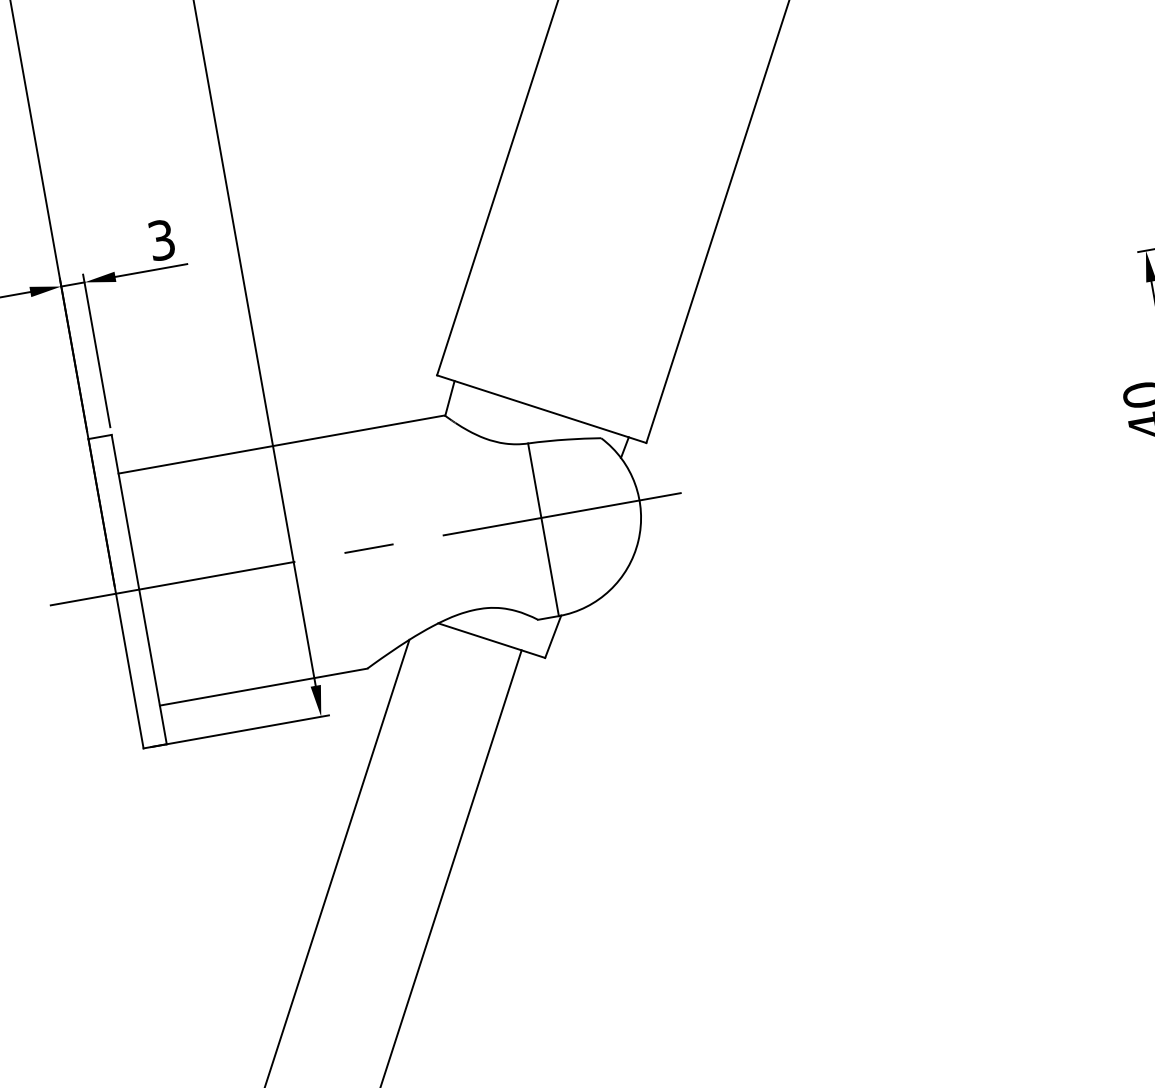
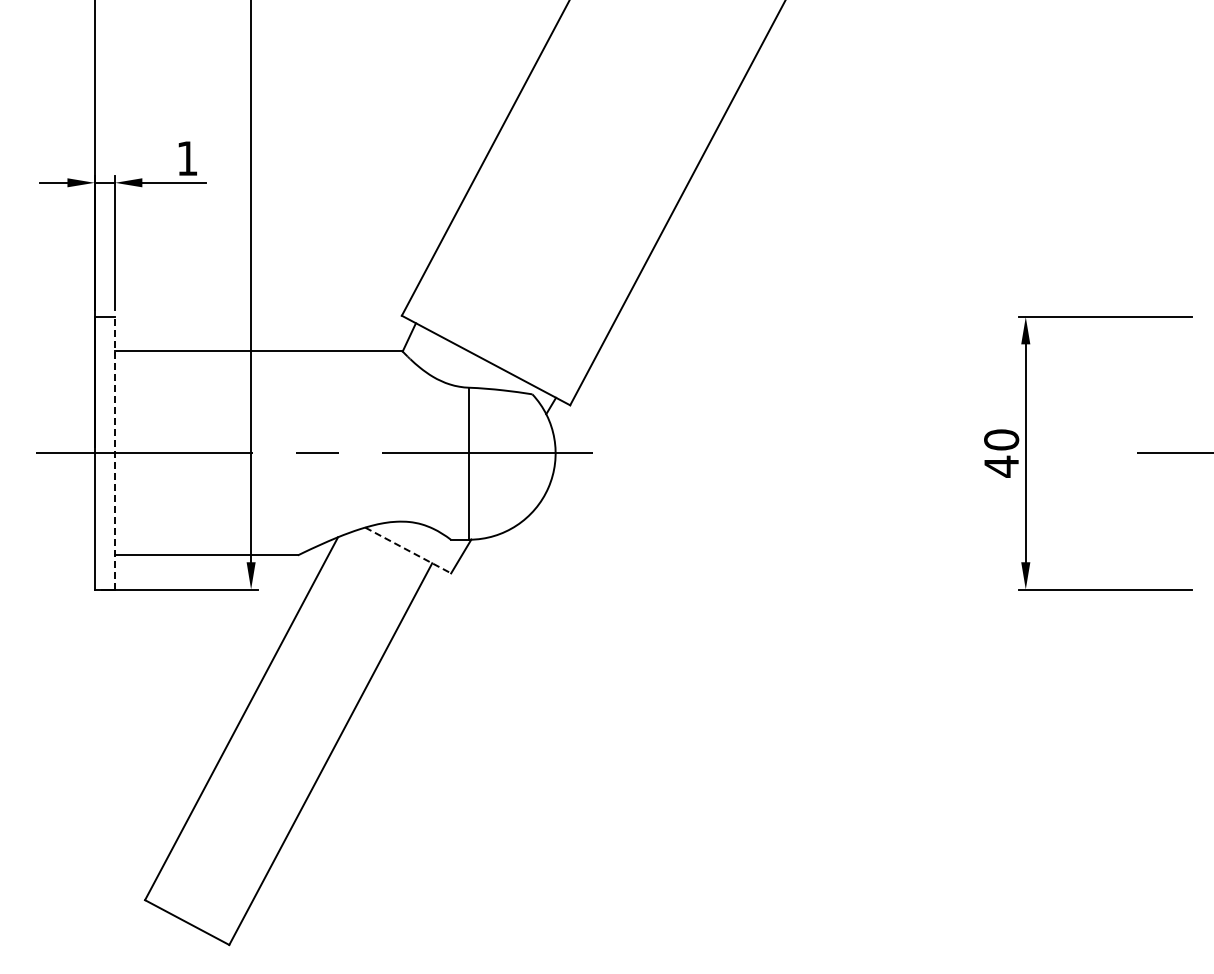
text: (161, 240) -> (187, 158), 3 -> 1
line: (139, 588) -> (115, 452), solid -> dashed
line: (492, 640) -> (408, 550), solid -> dashed

